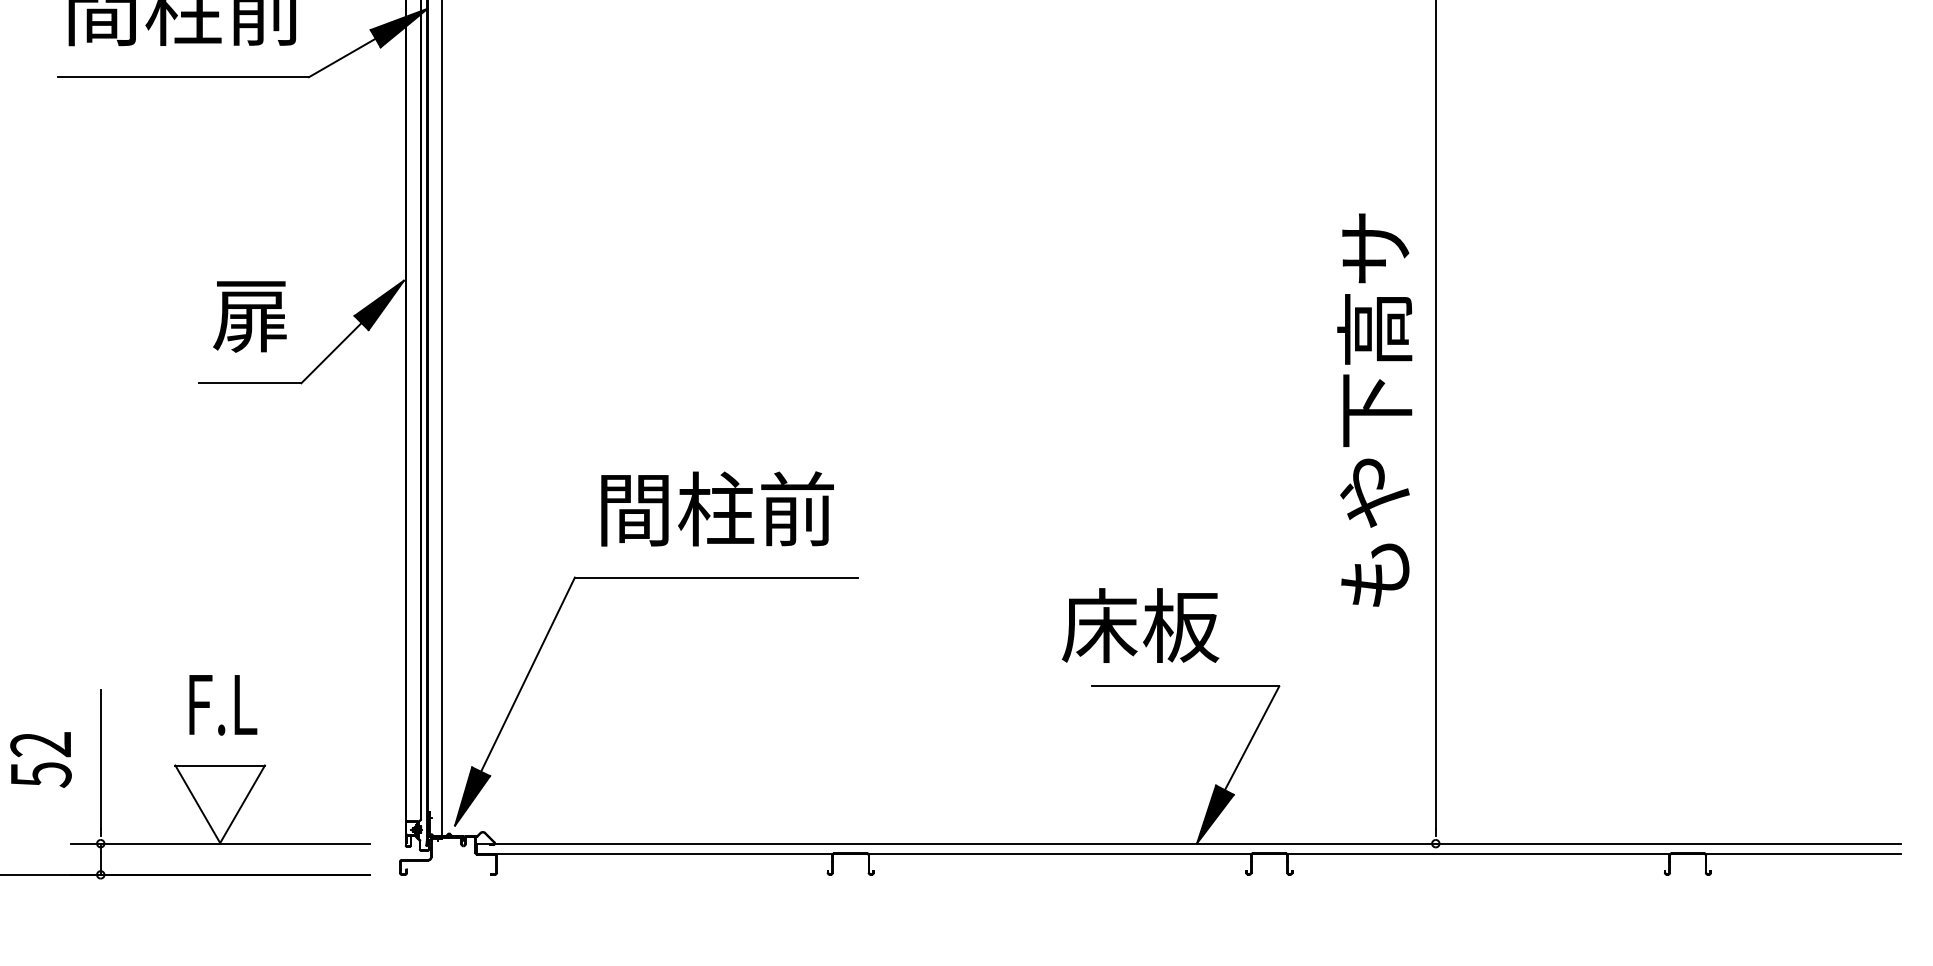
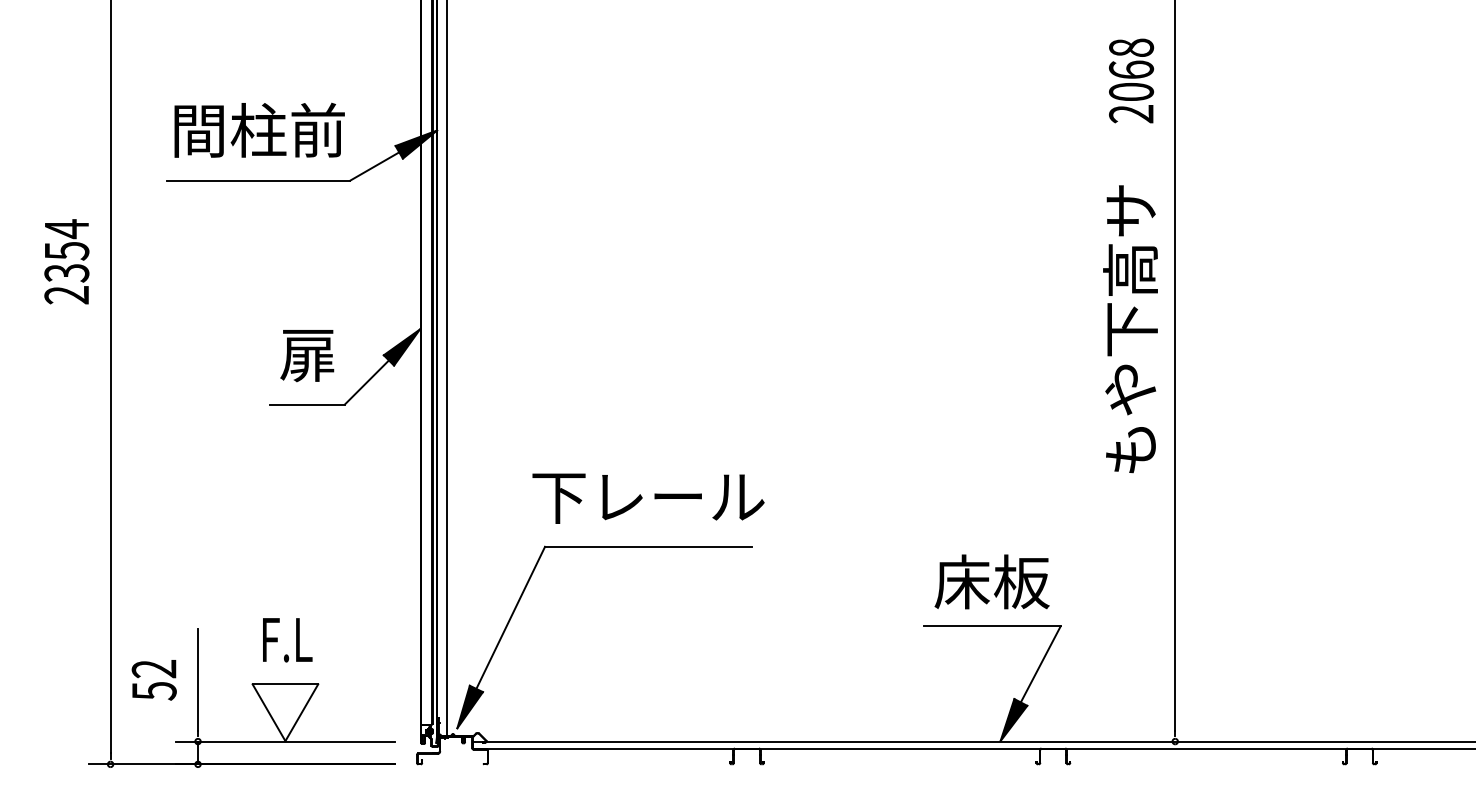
text: (1374, 410) -> (1130, 329), moved
text: (716, 508) -> (648, 496), 間柱前 -> 下レール
text: (1139, 625) -> (991, 581), moved

